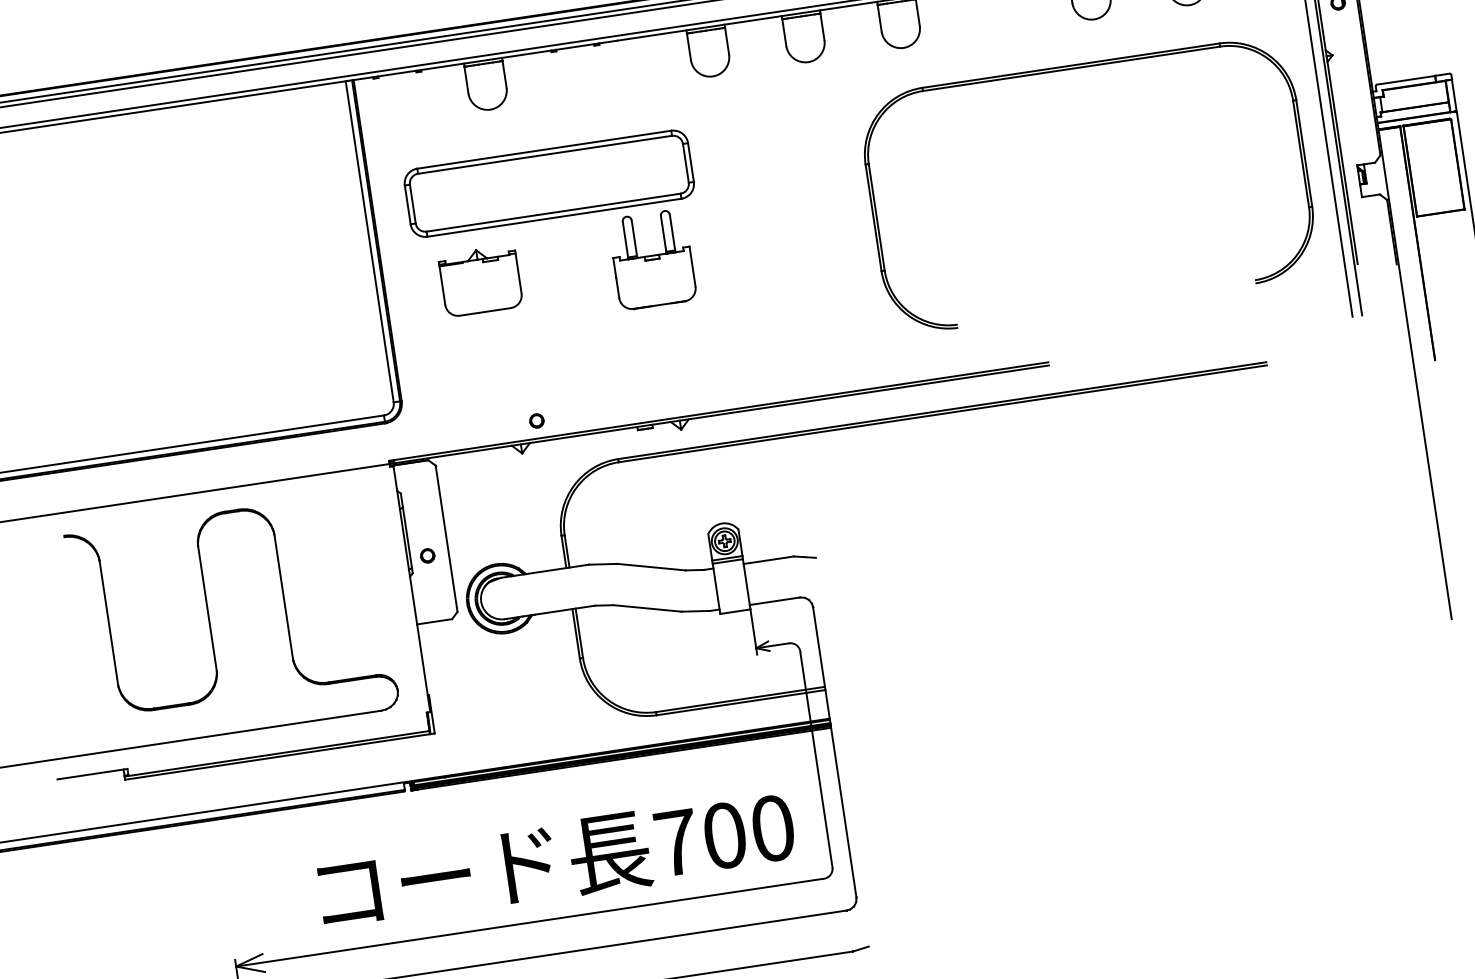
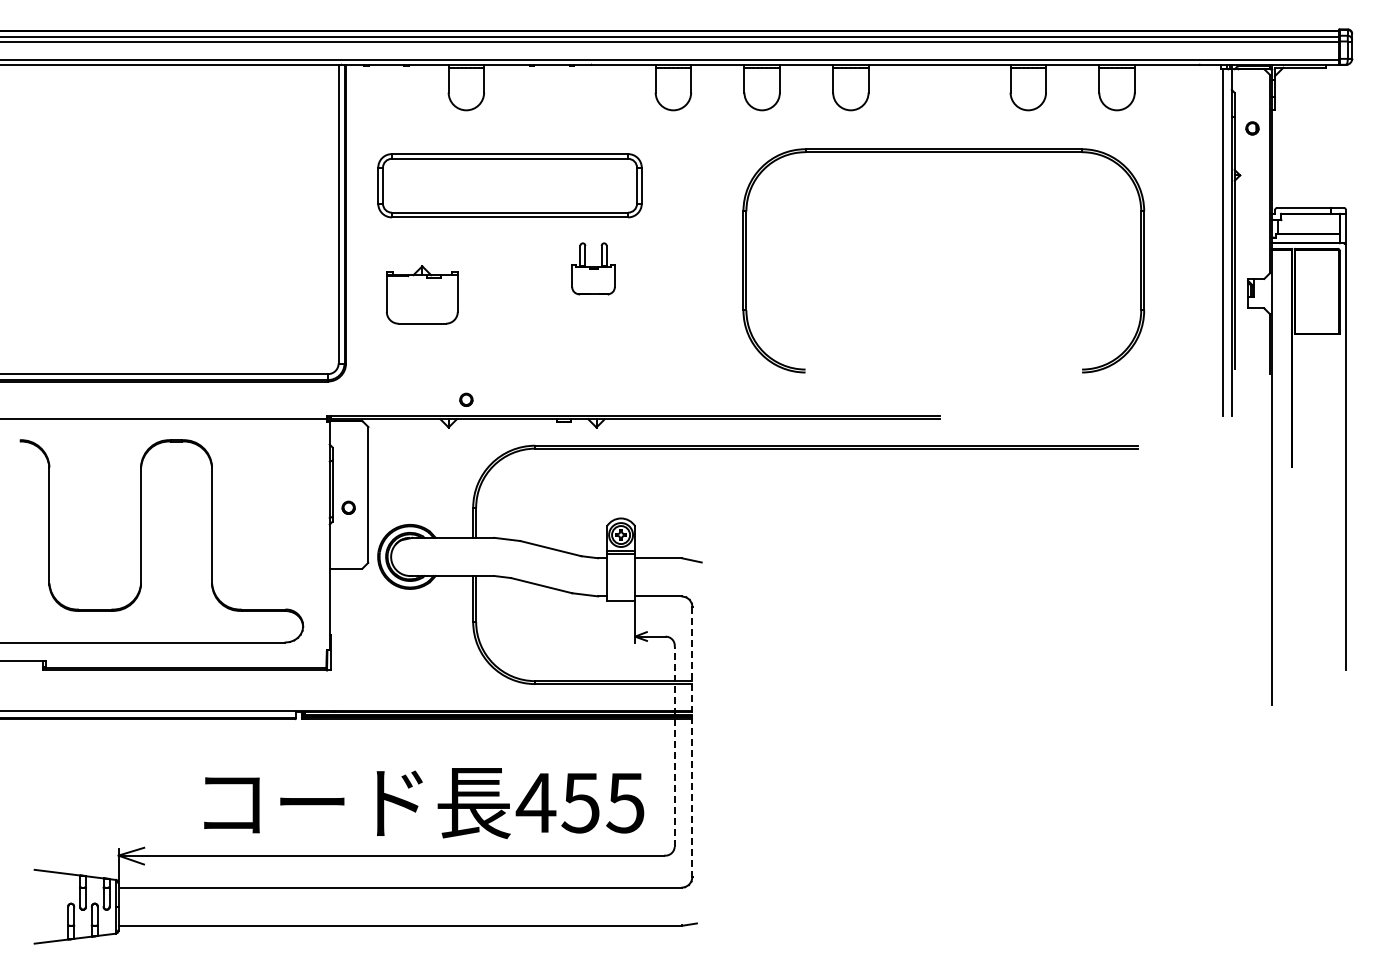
part: (1071, 69) -> (943, 152), moved
part: (652, 259) -> (593, 268), size x0.6
part: (480, 280) -> (422, 294), moved
line: (834, 752) -> (692, 742), solid -> dashed
line: (816, 761) -> (674, 747), solid -> dashed
text: (723, 835) -> (579, 802), 700 -> 455

